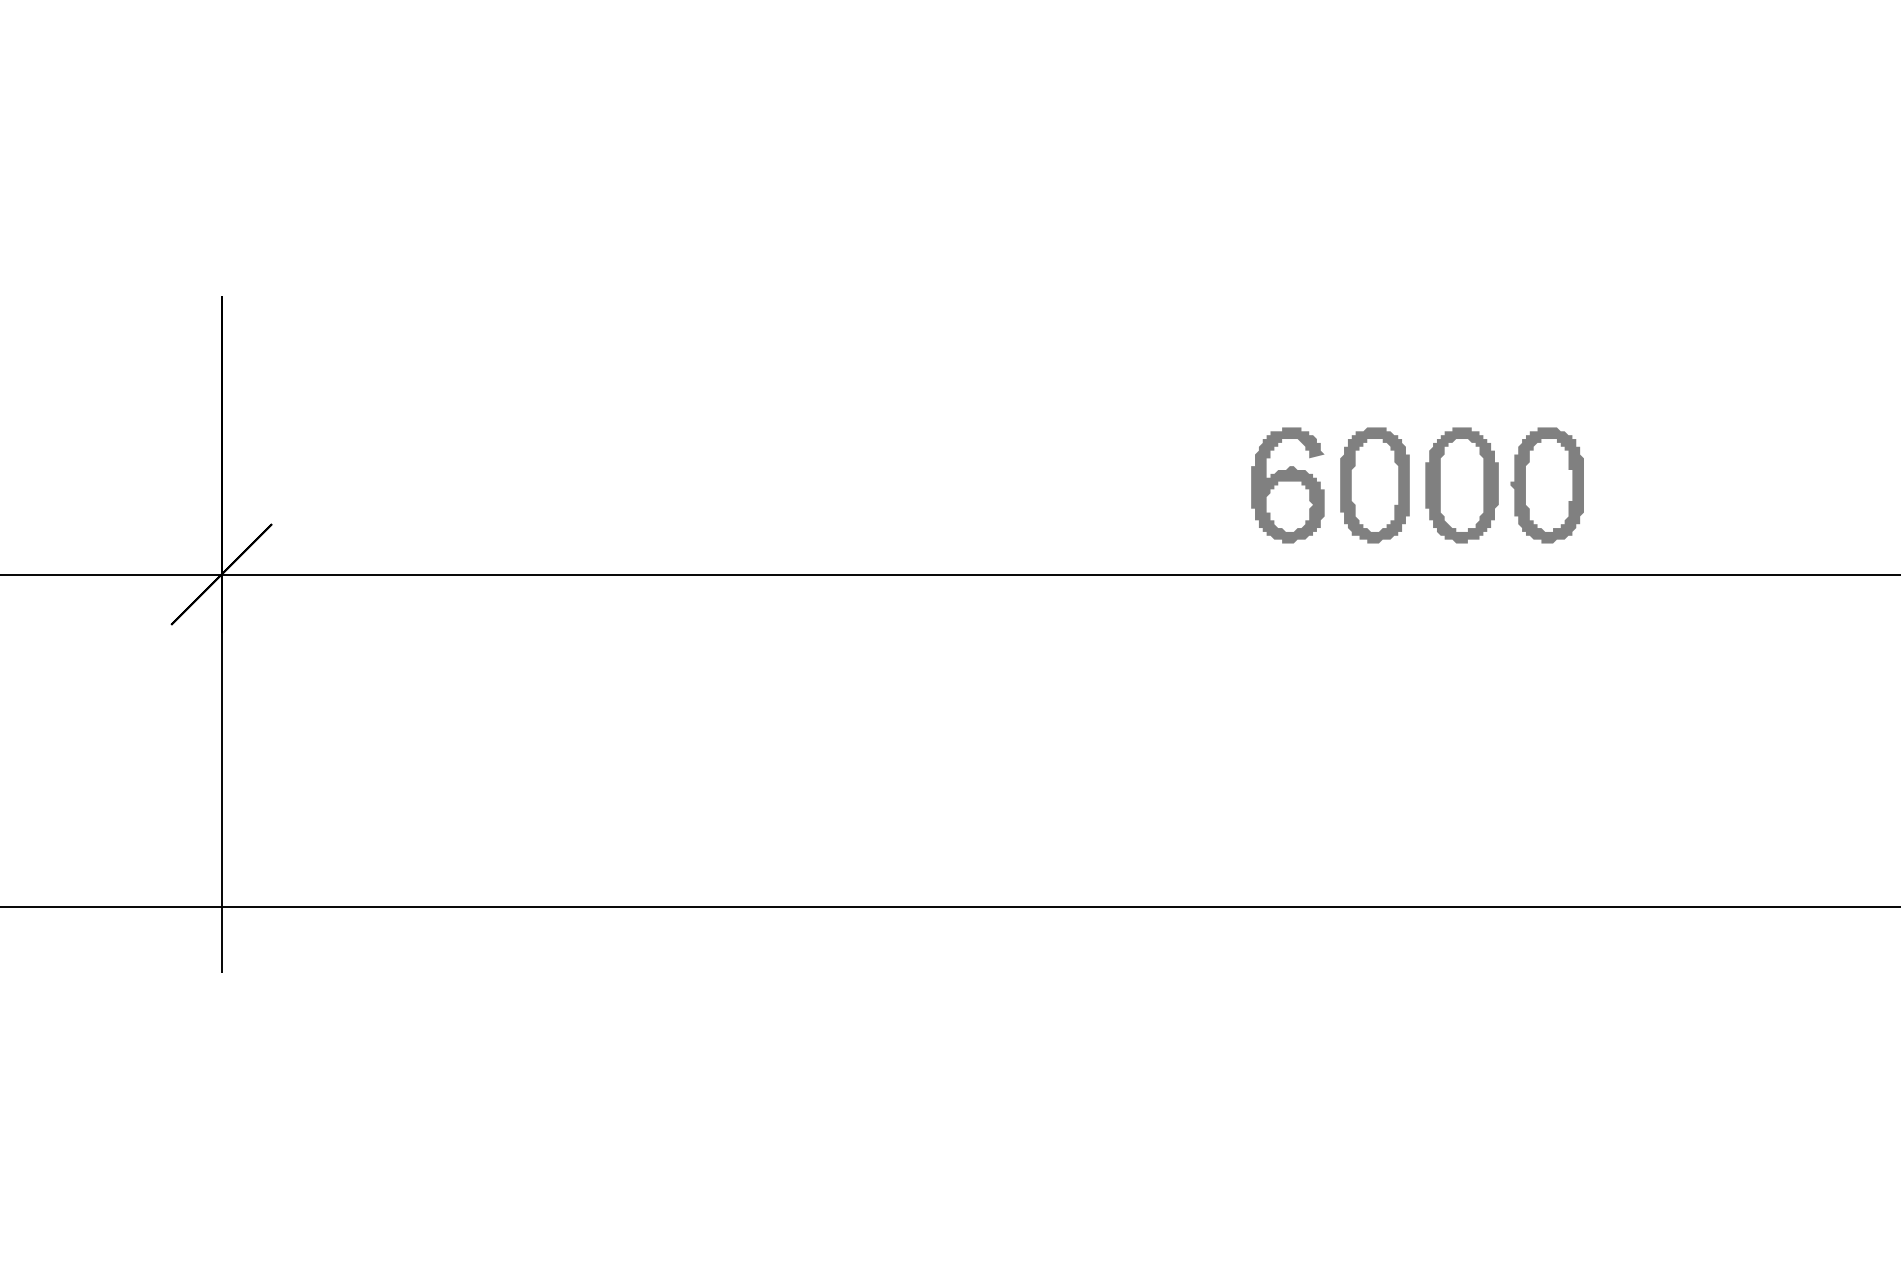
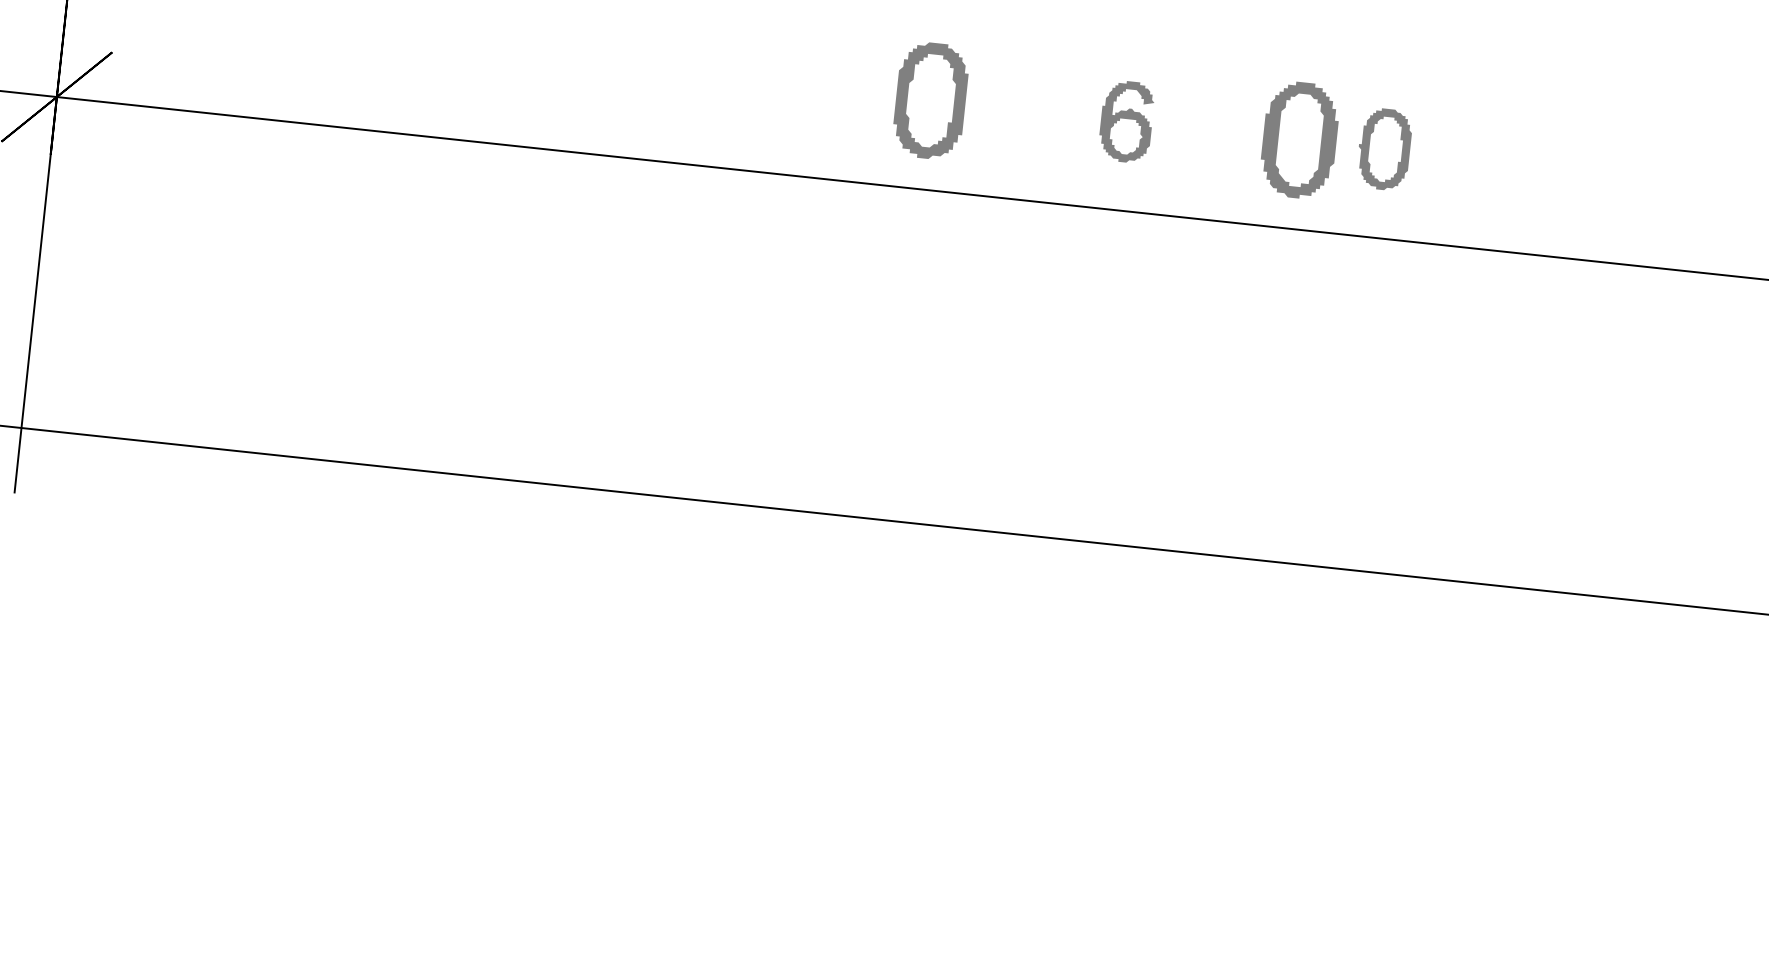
part: (1287, 485) -> (1126, 121), size x0.7
part: (1374, 485) -> (930, 100), moved
part: (1546, 485) -> (1383, 149), size x0.7

